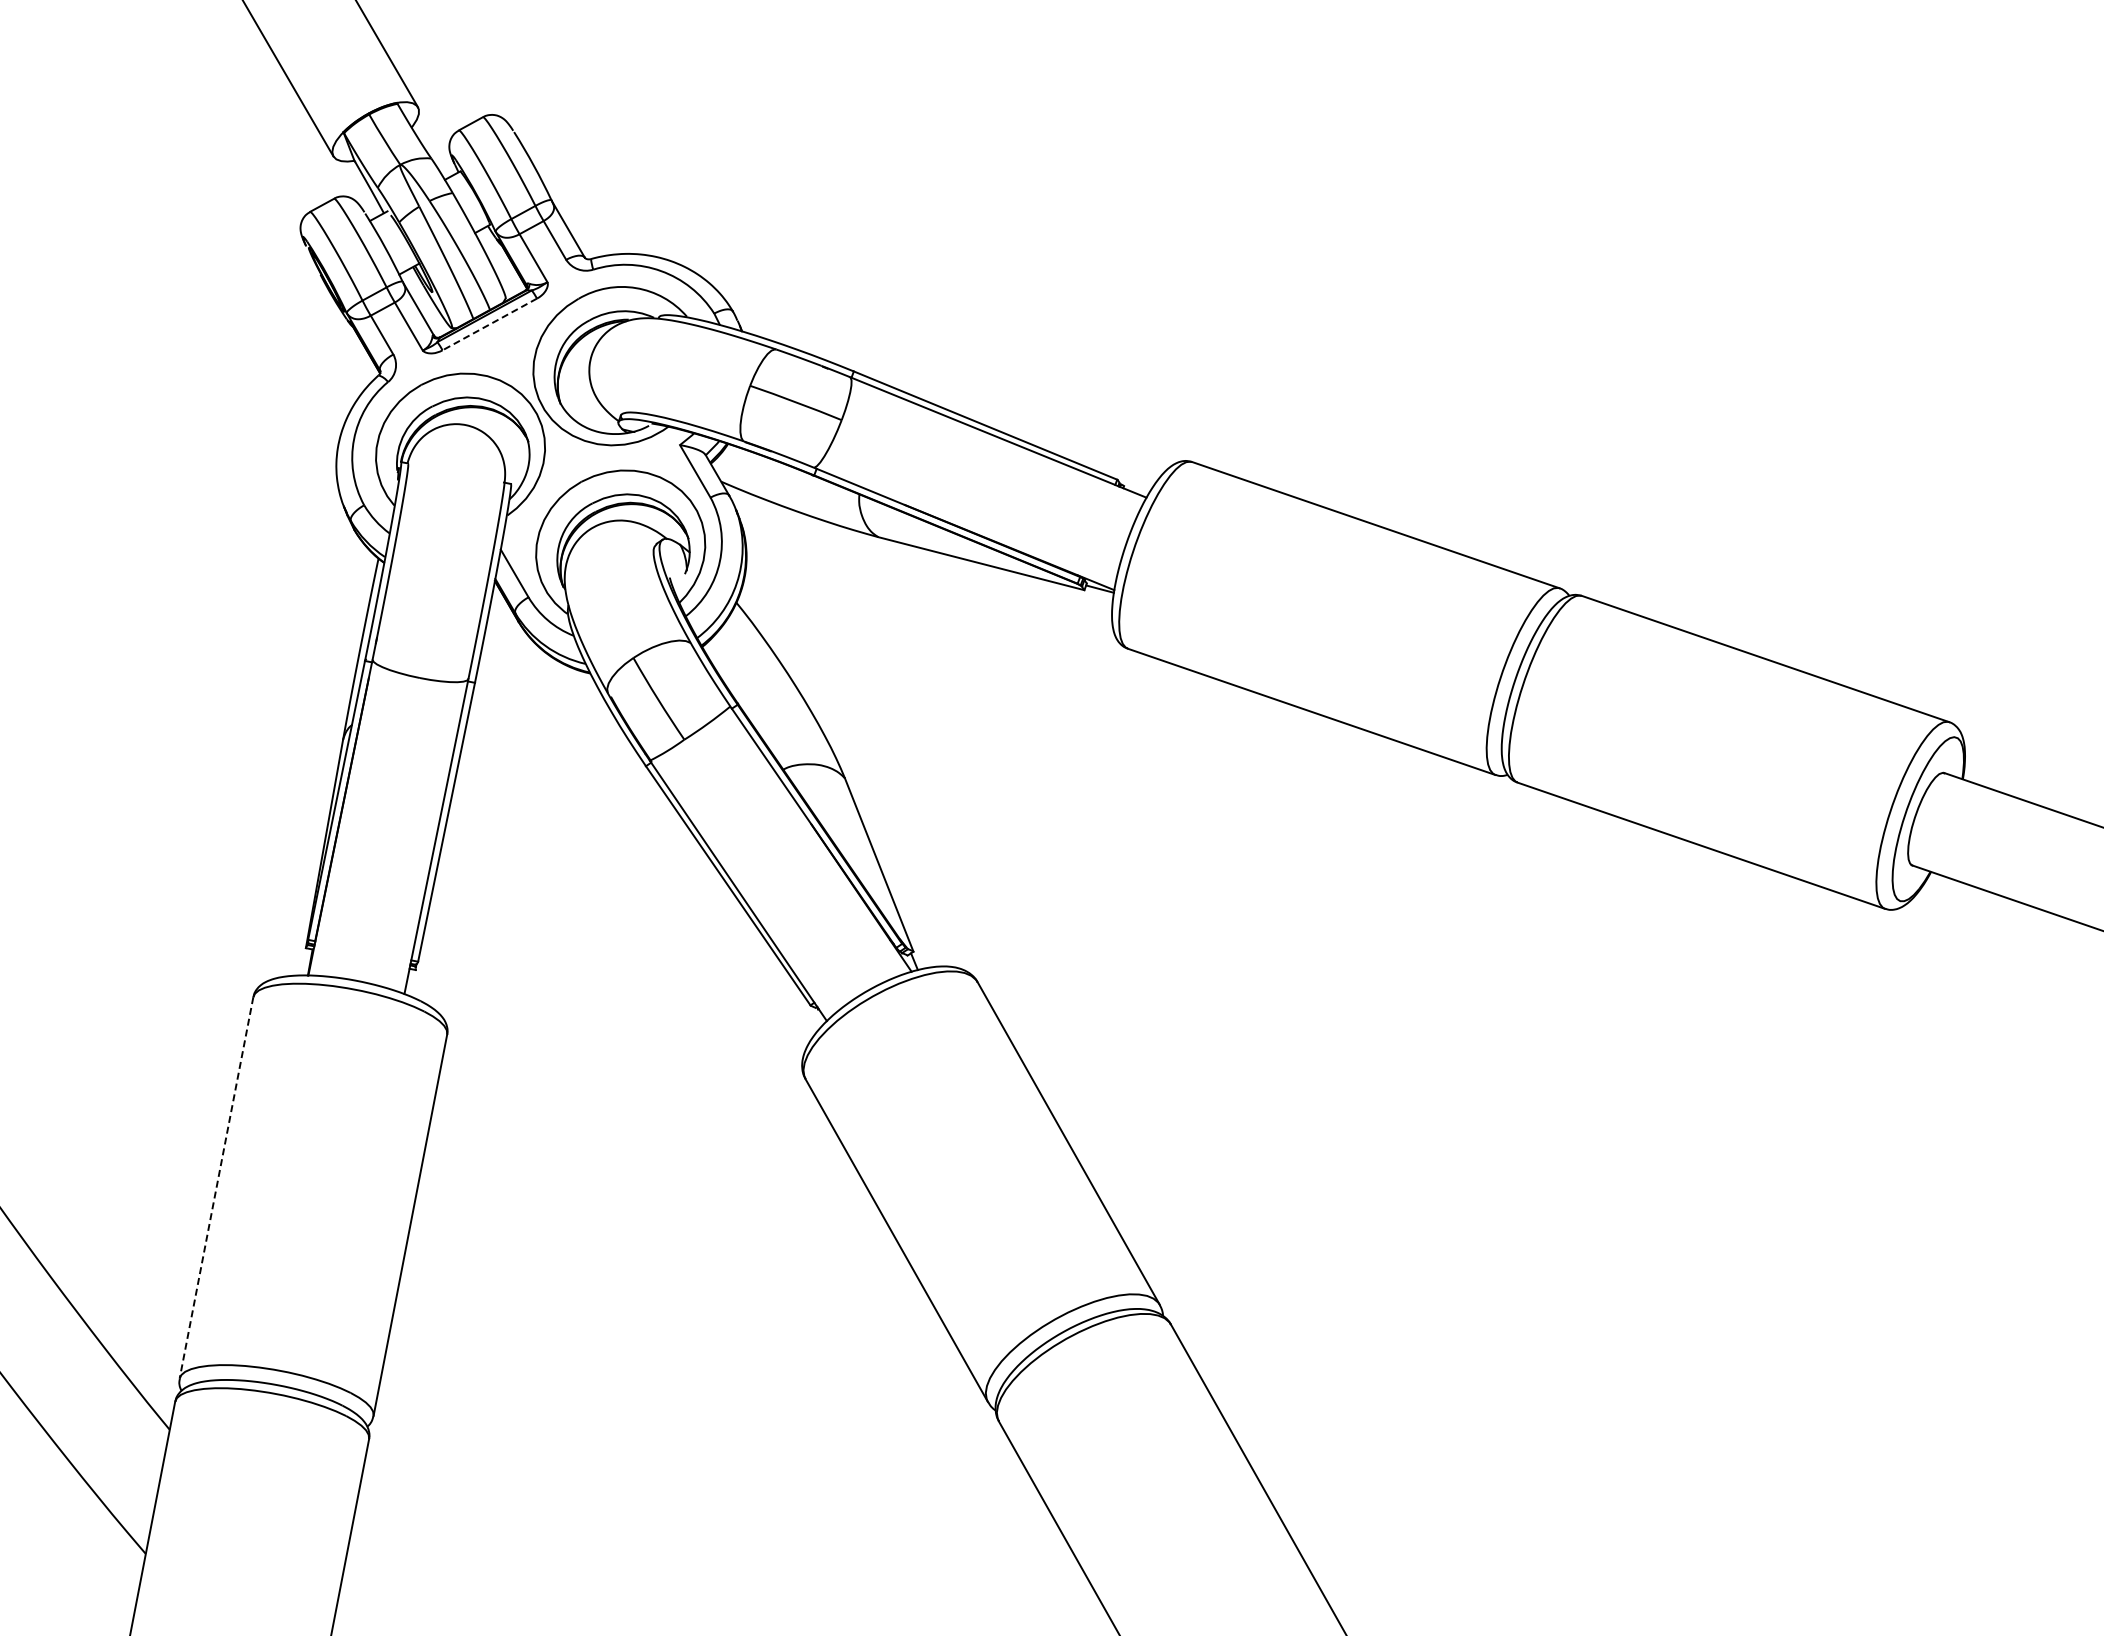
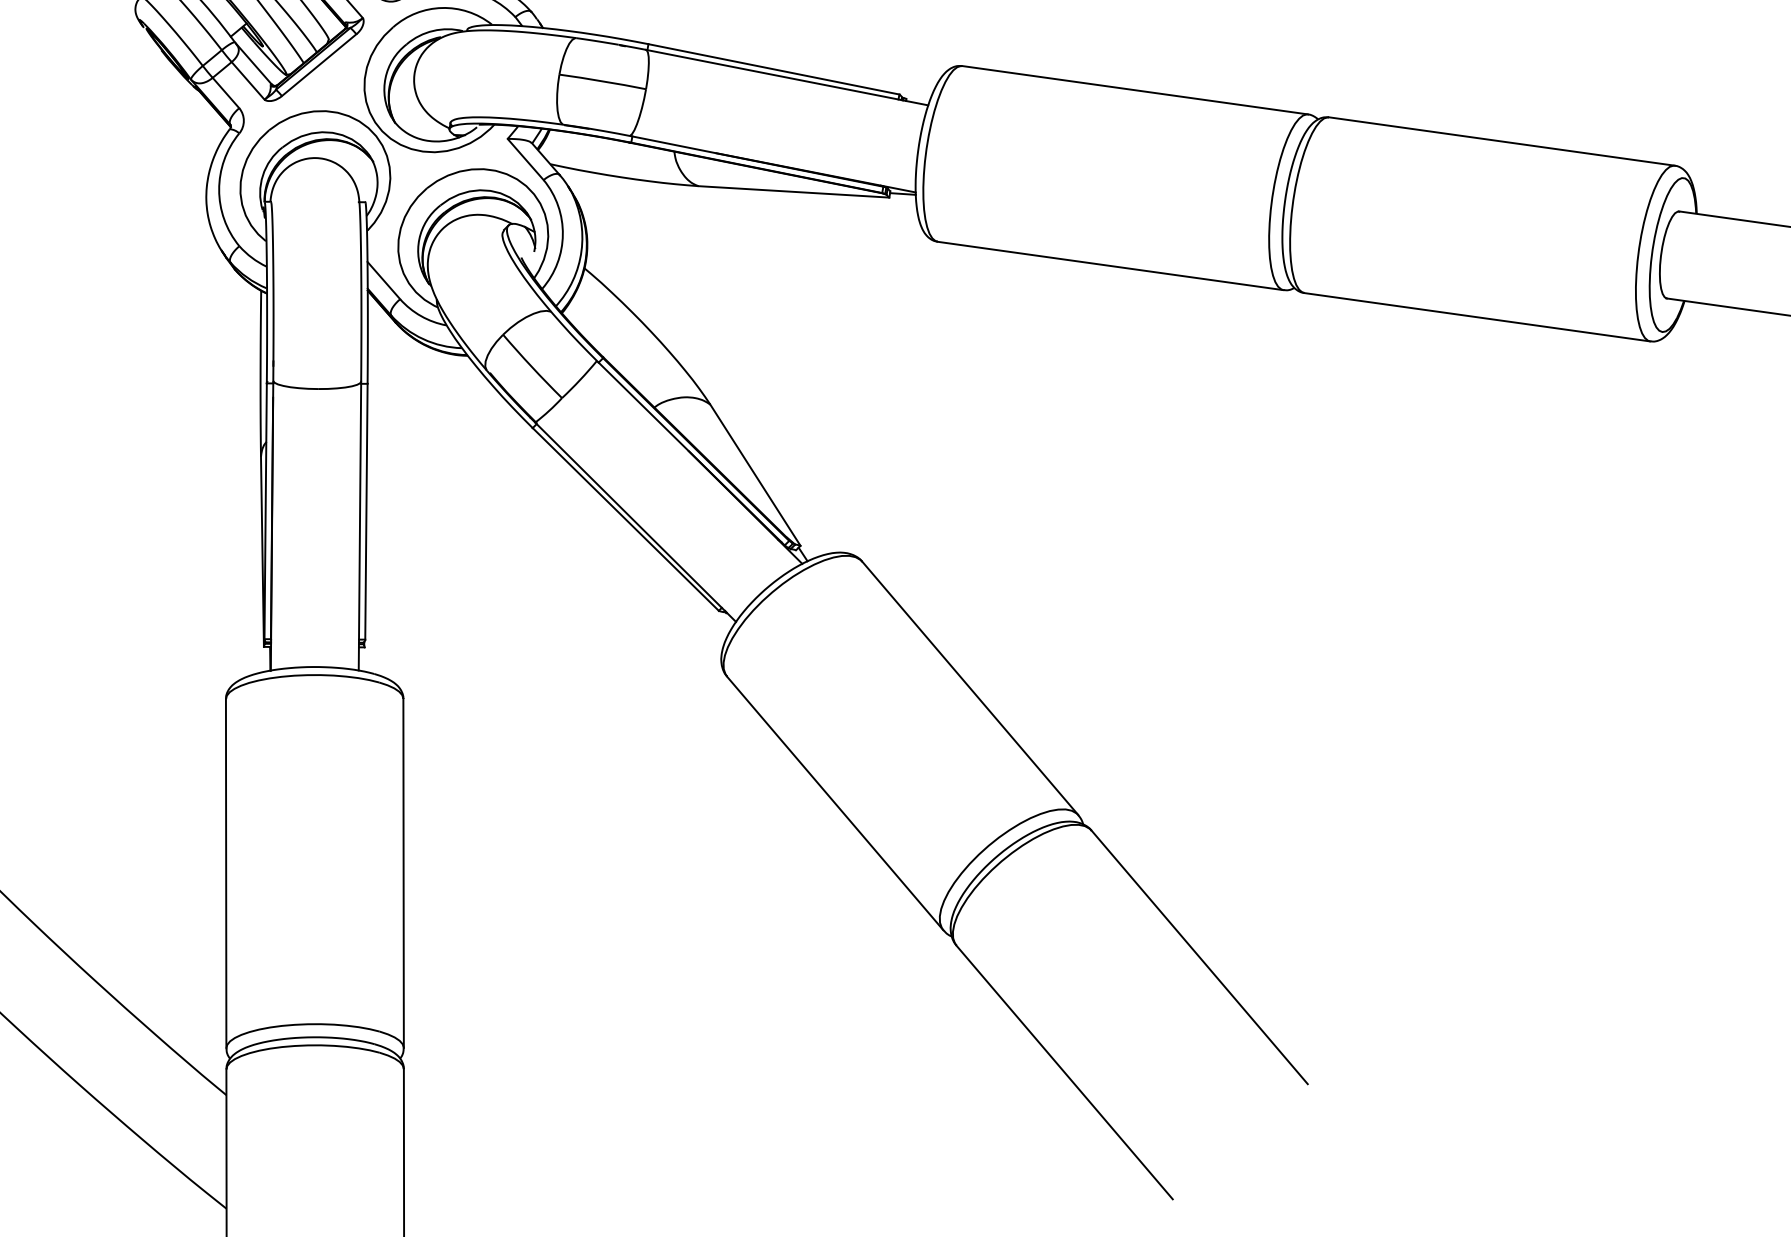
line: (489, 324) -> (318, 65), dashed -> solid
line: (216, 1188) -> (226, 874), dashed -> solid

